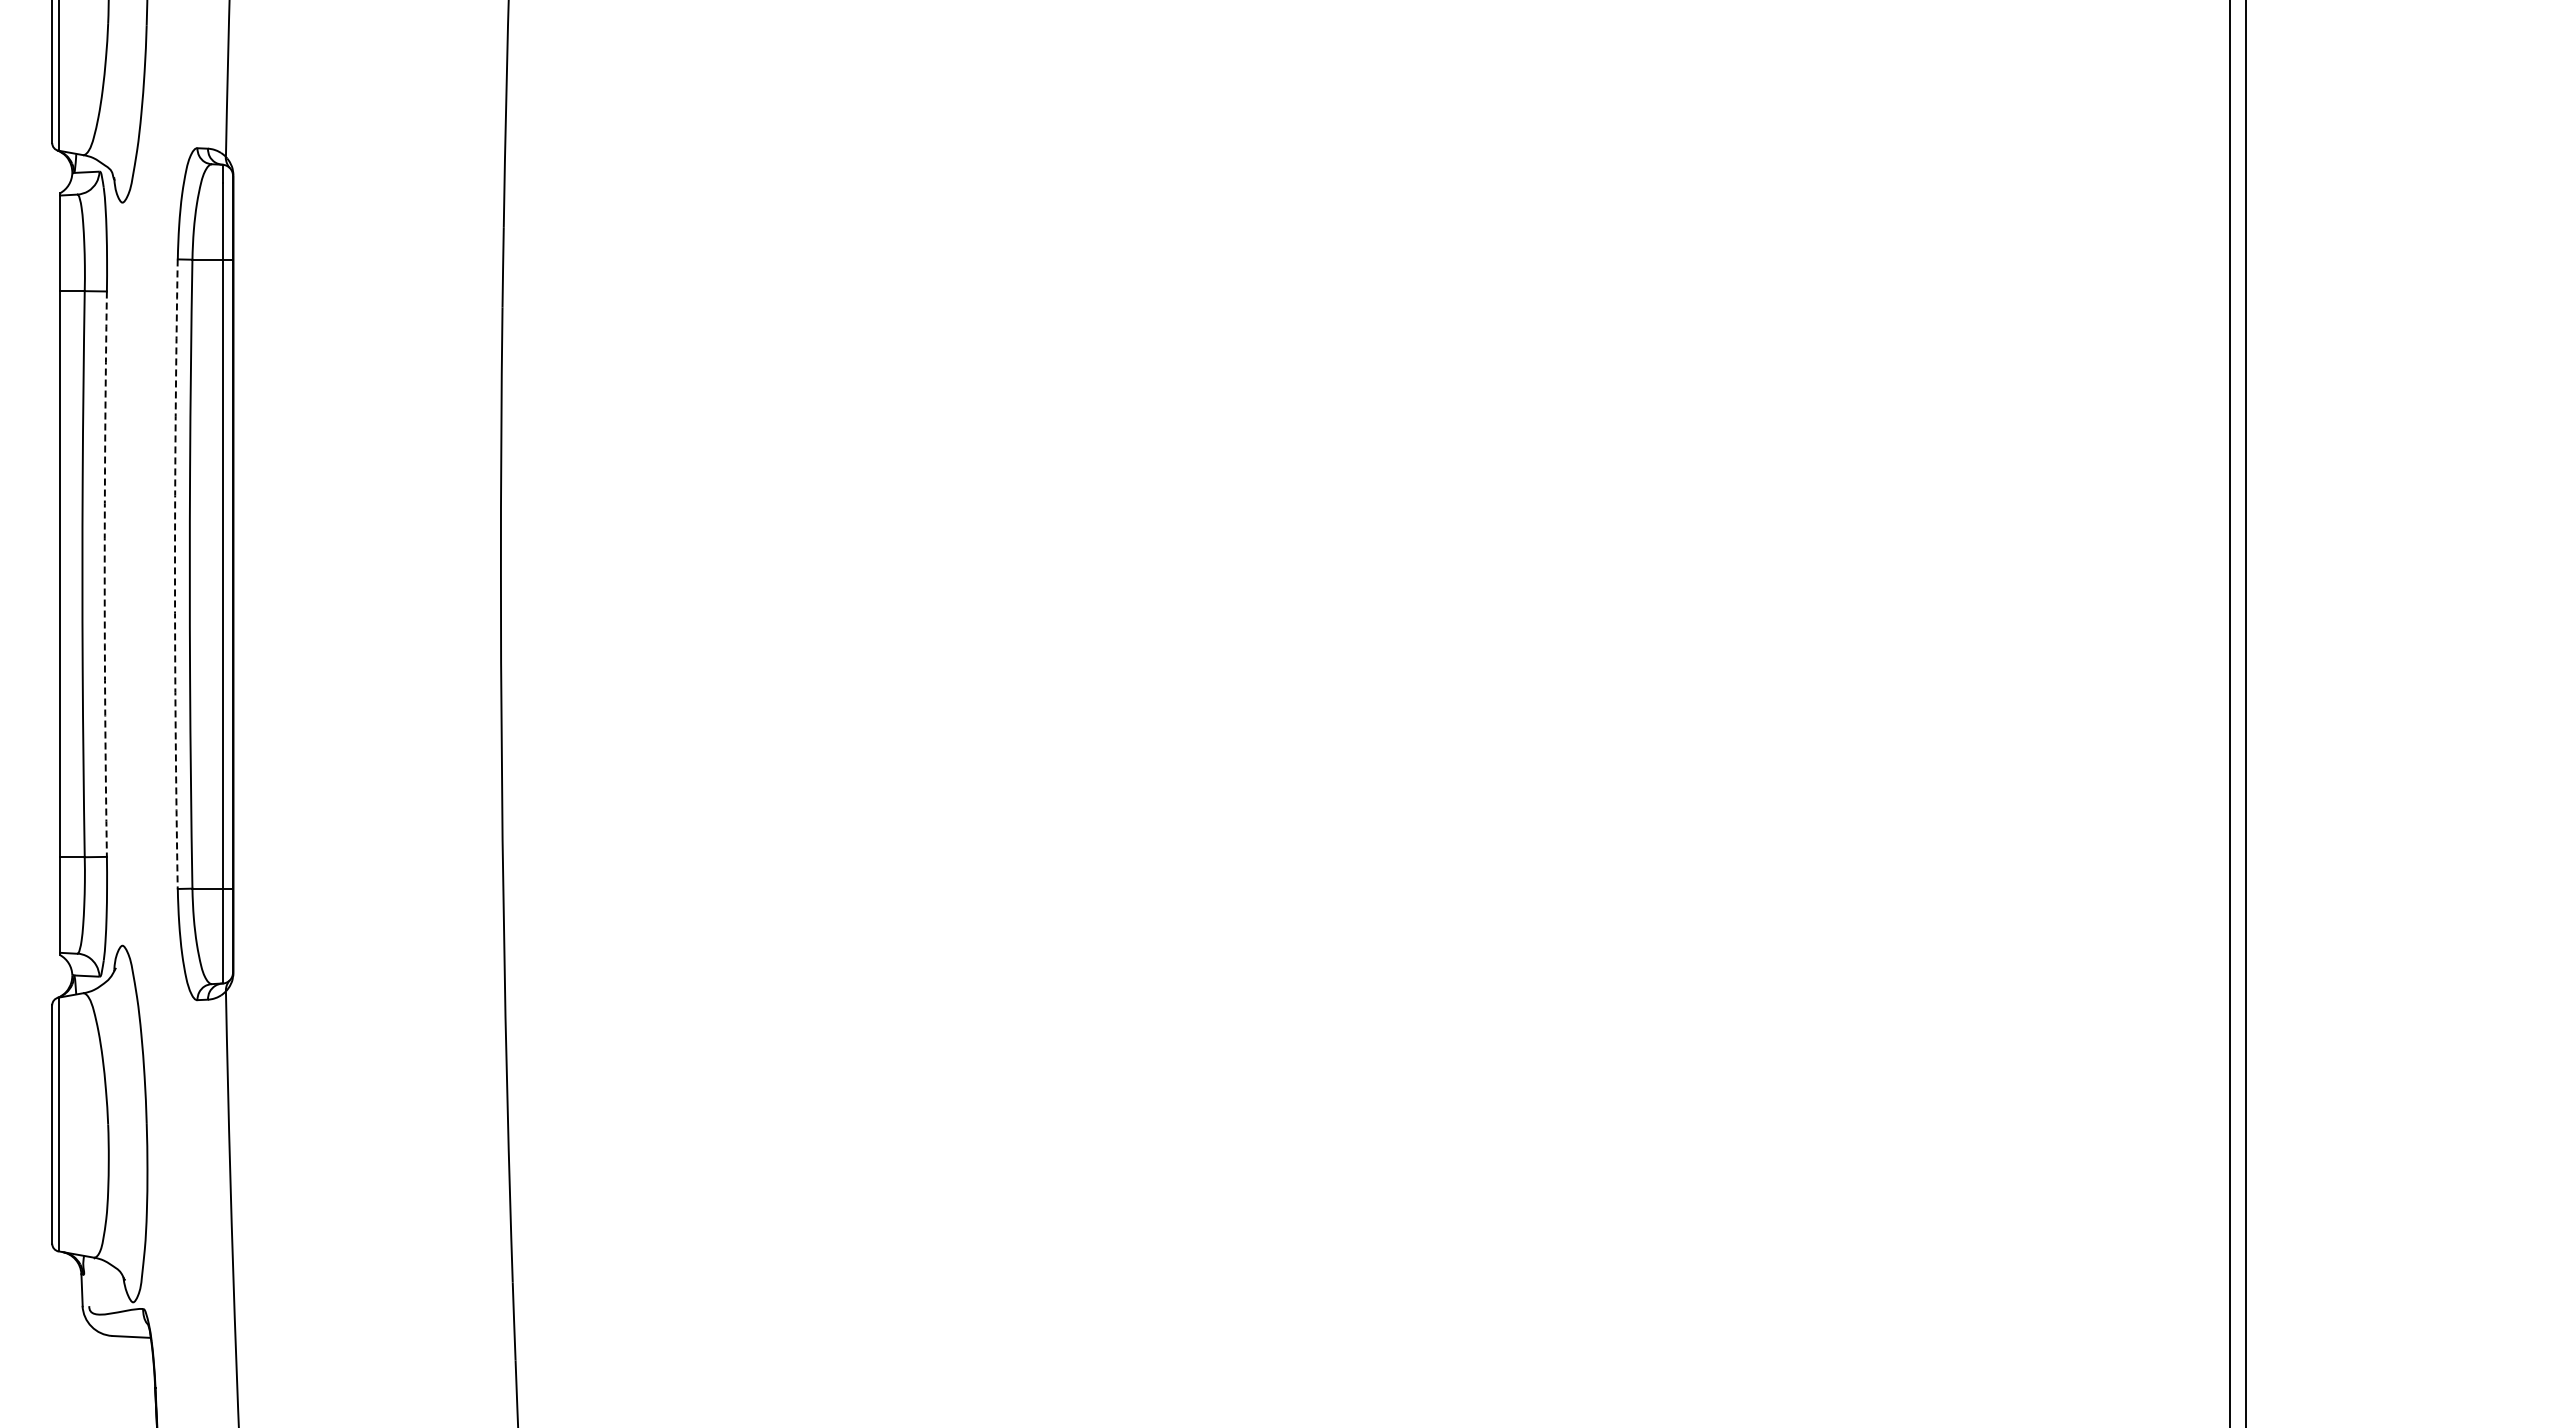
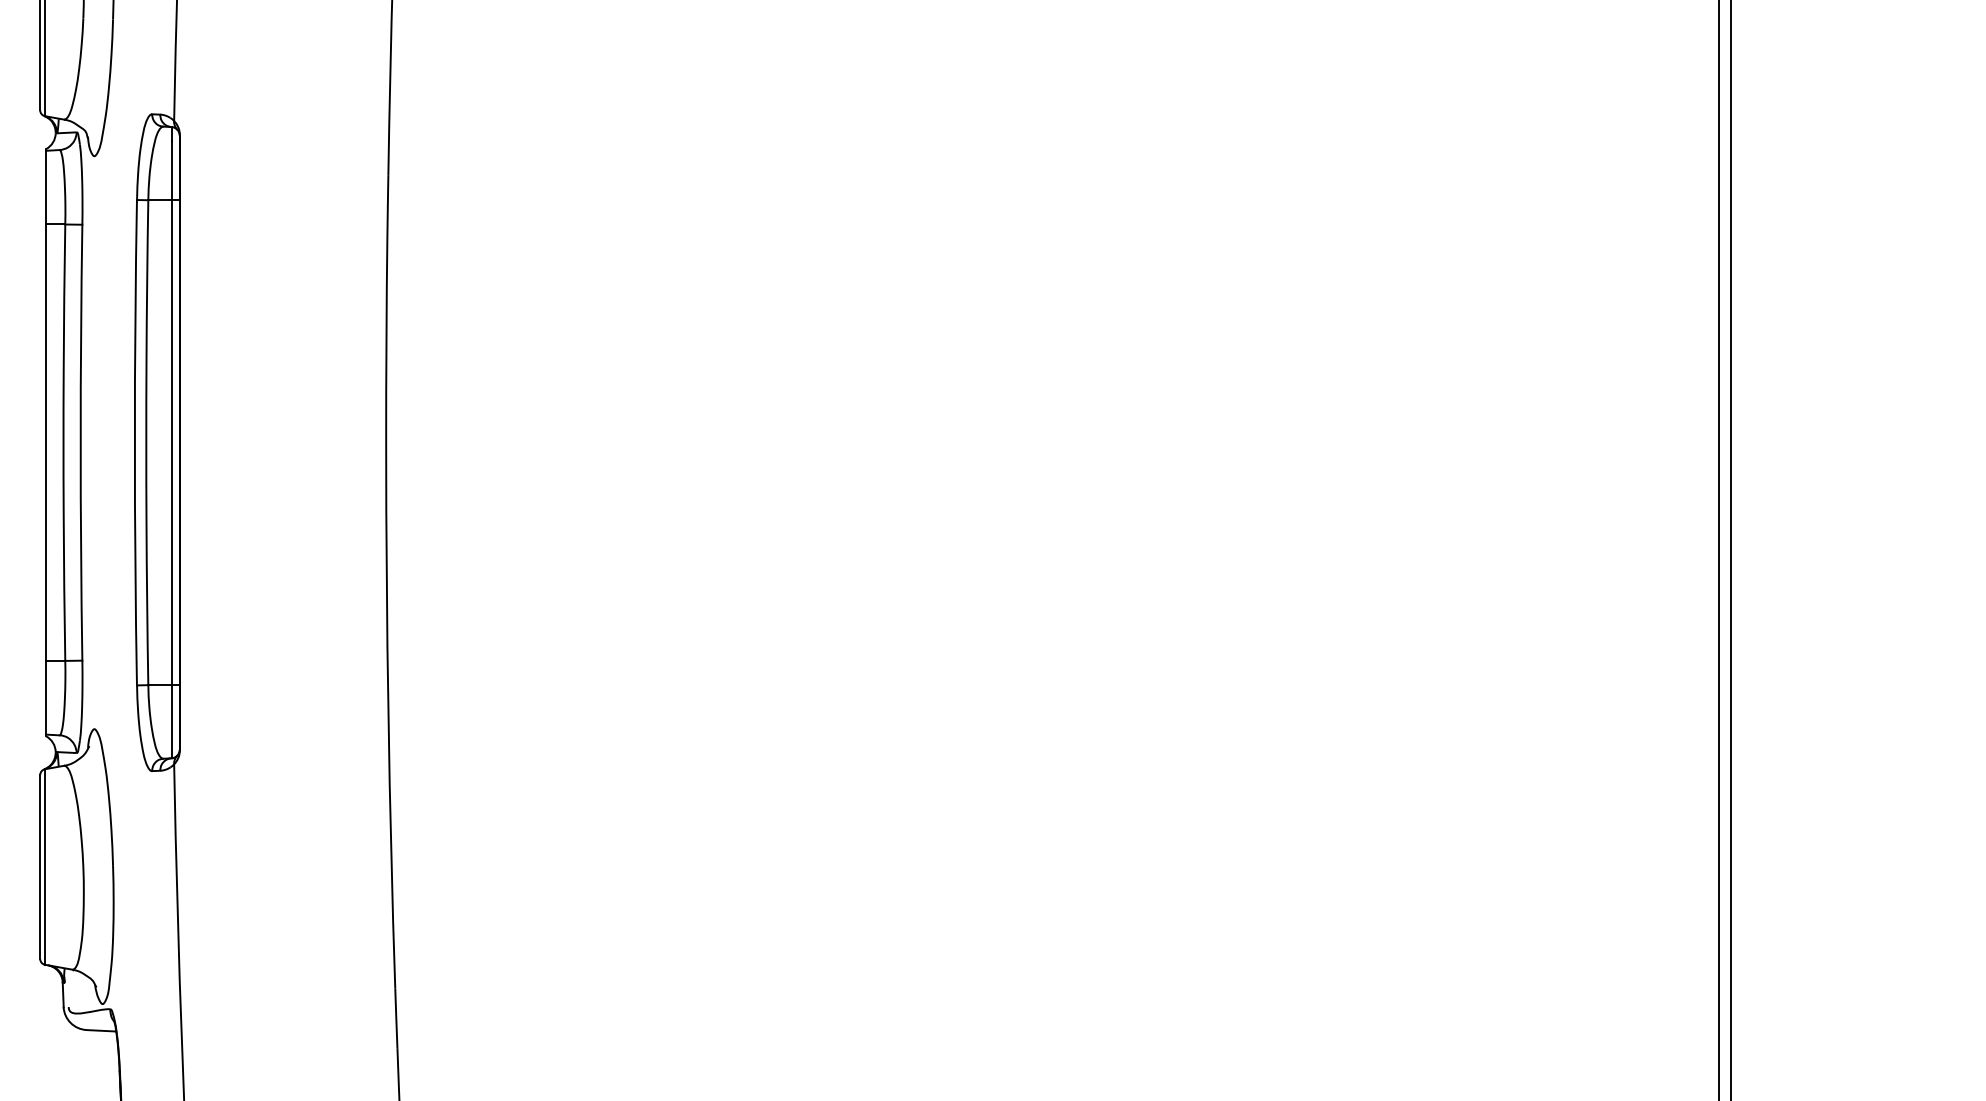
arc: (104, 574) -> (80, 442), dashed -> solid
arc: (175, 574) -> (135, 442), dashed -> solid

